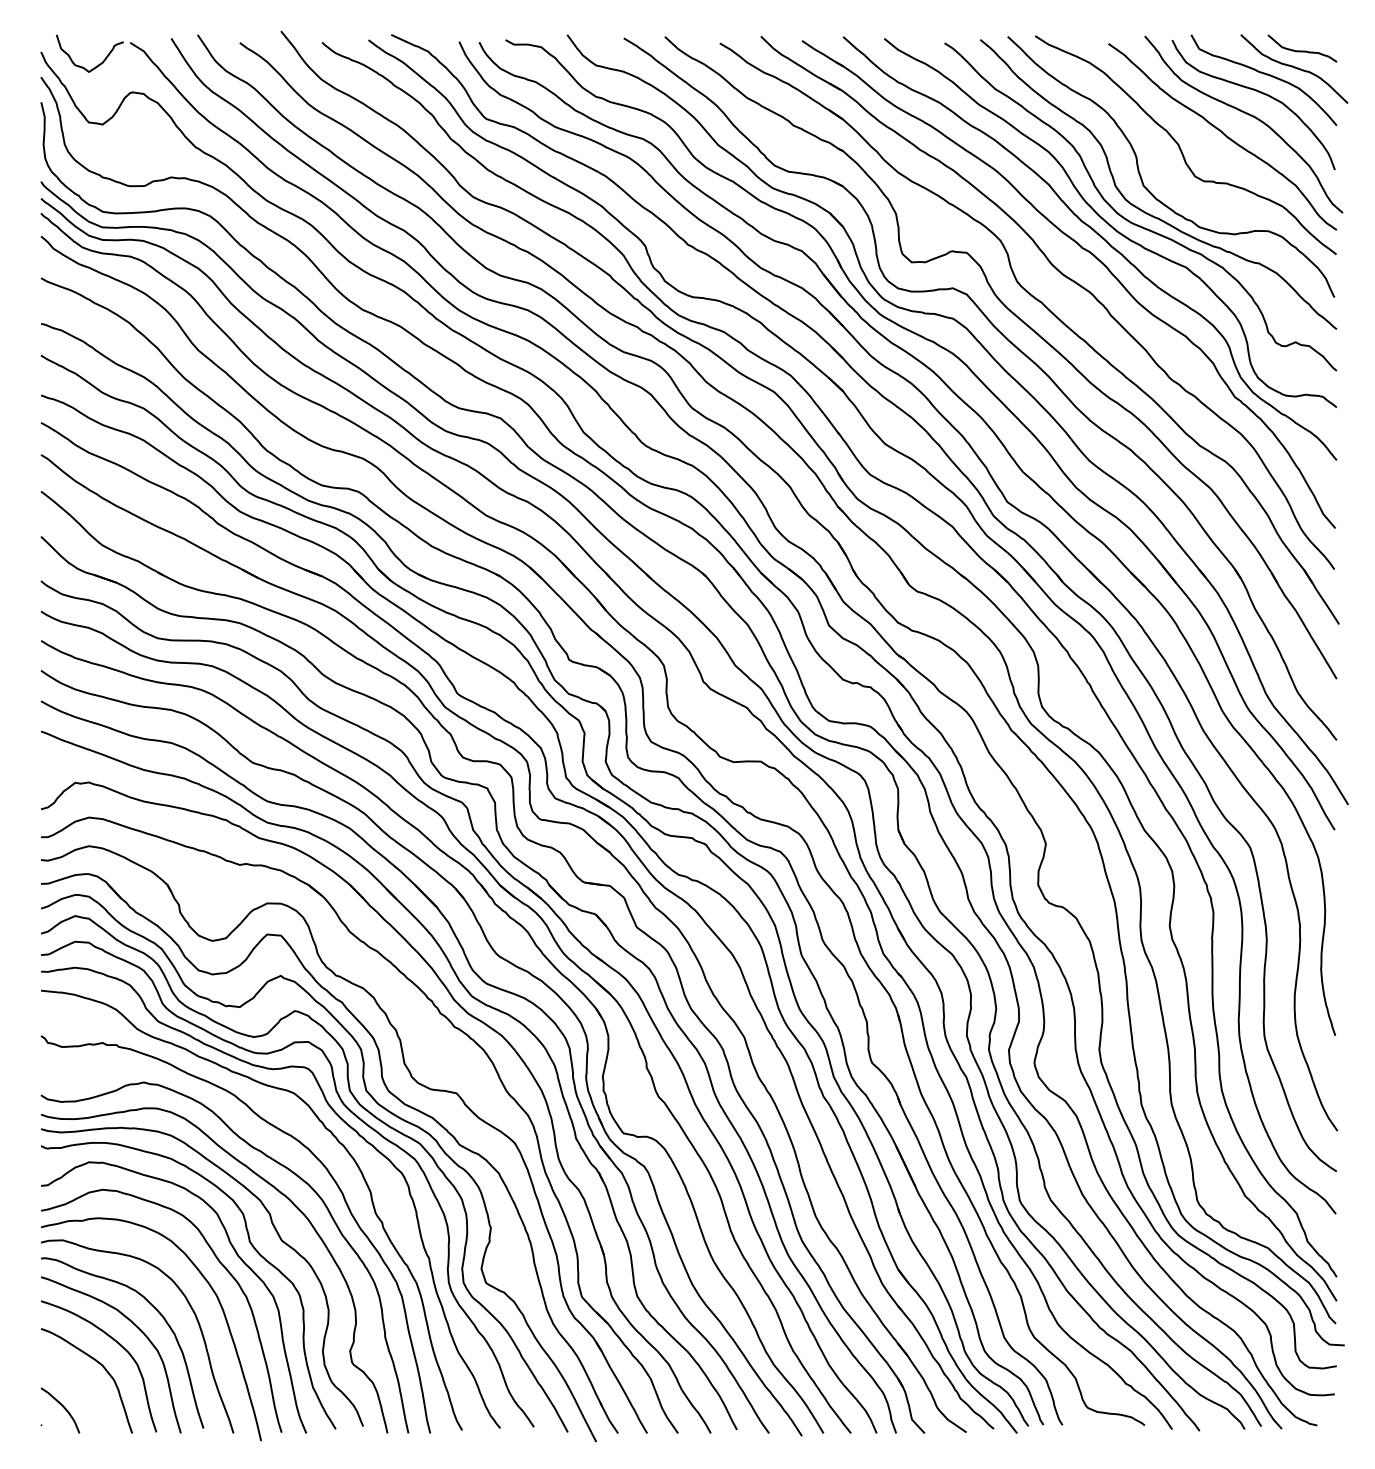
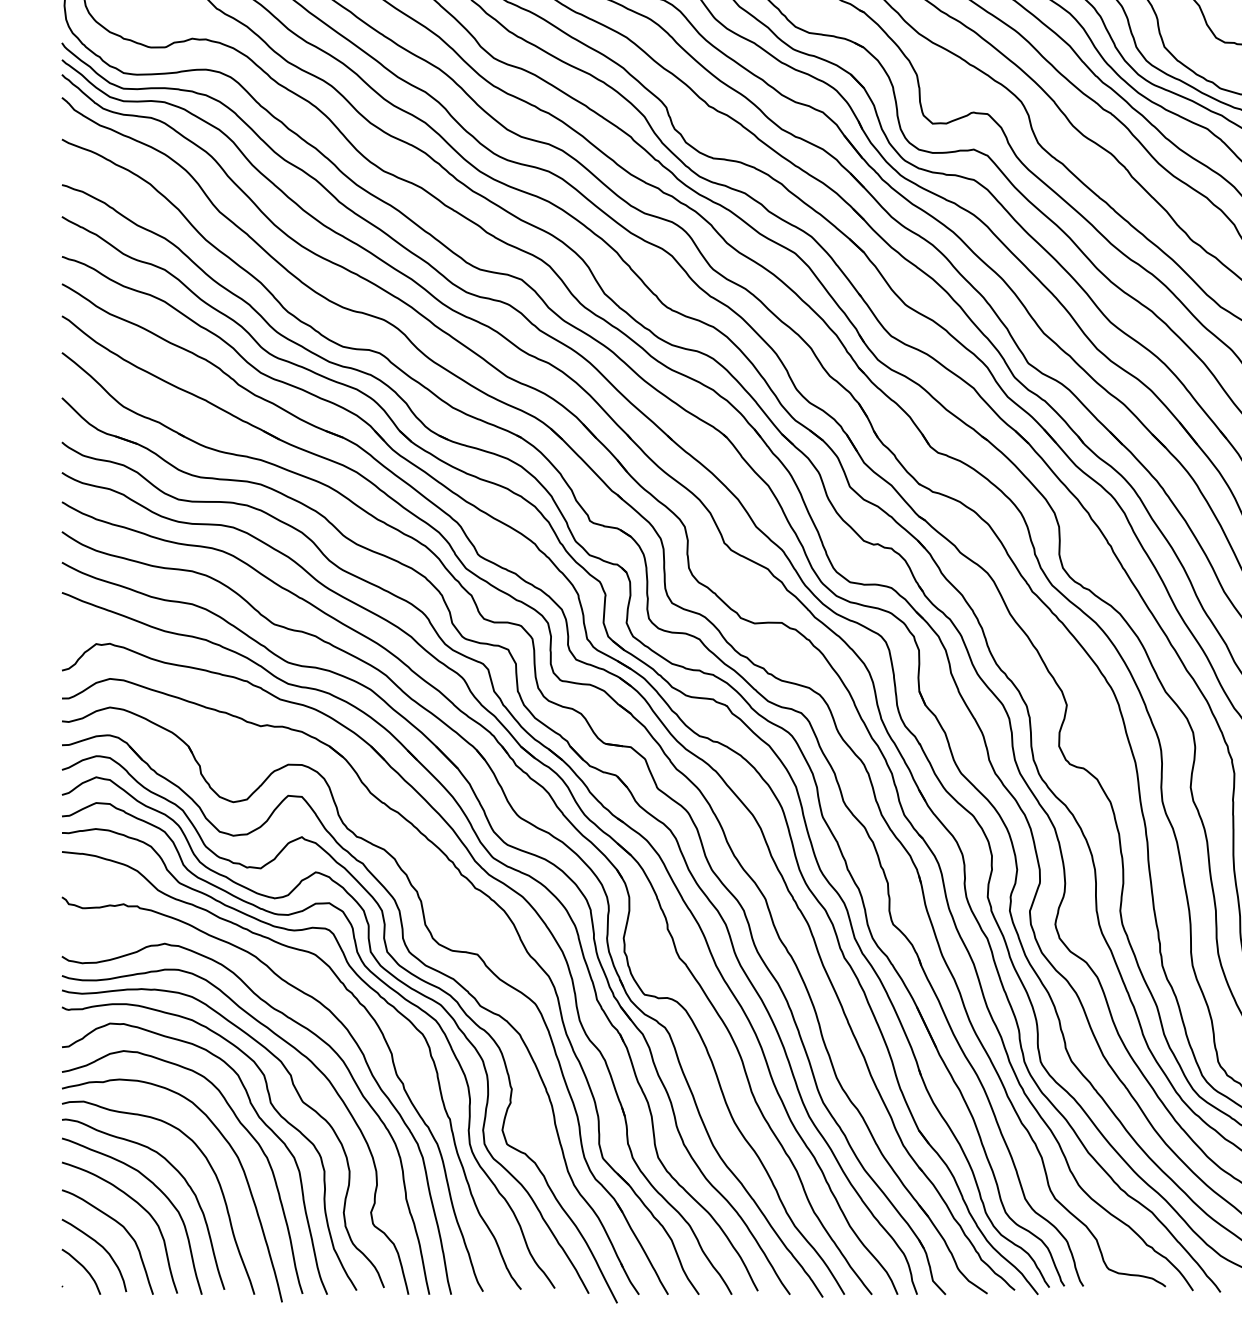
curve: (79, 1385) -> (100, 1246), added

